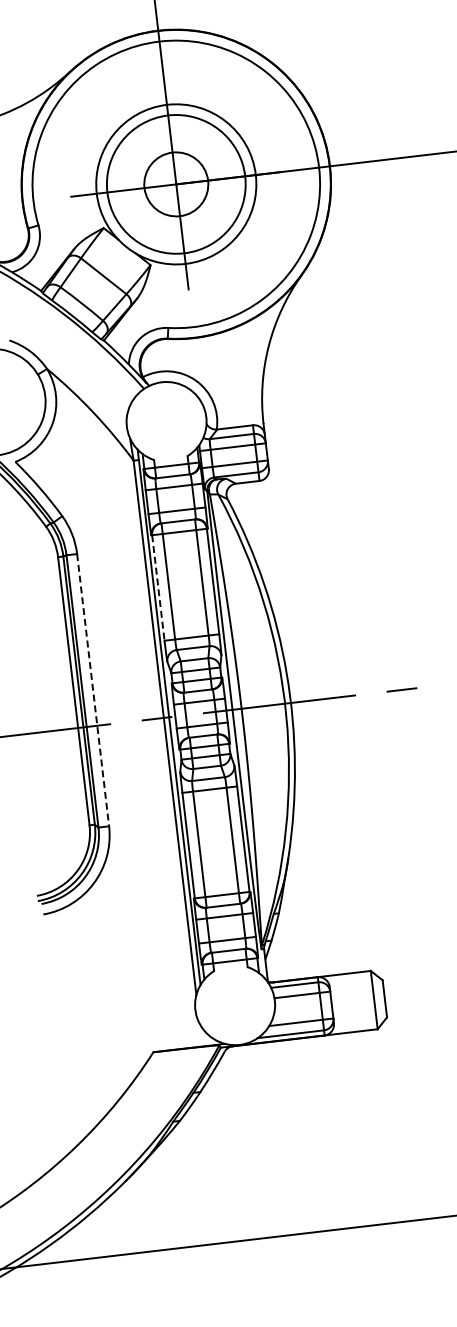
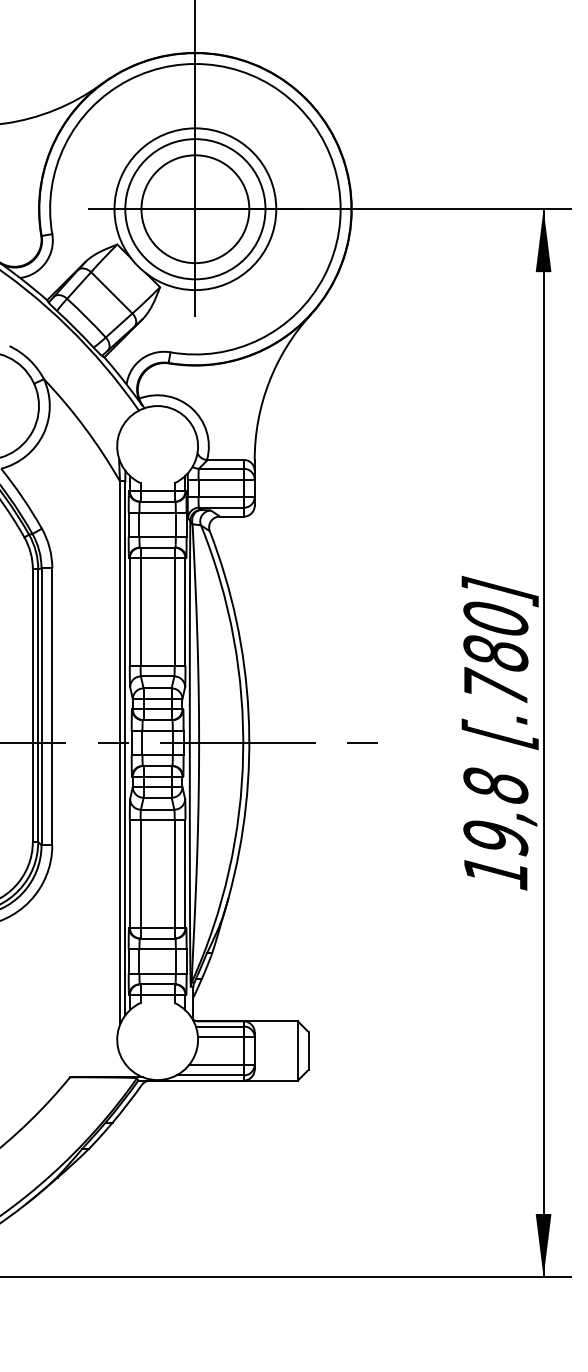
circle: (176, 184) -> (195, 209), size x1.67
line: (158, 588) -> (129, 612), dashed -> solid
line: (93, 690) -> (52, 707), dashed -> solid

